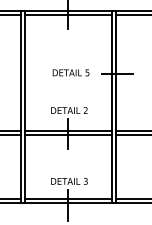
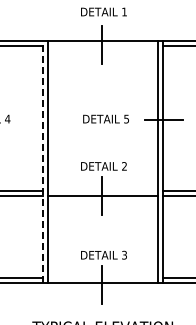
line: (68, 14) -> (102, 46), removed
line: (20, 106) -> (42, 161), solid -> dashed
line: (68, 130) -> (102, 191), removed
line: (68, 199) -> (102, 277), removed

